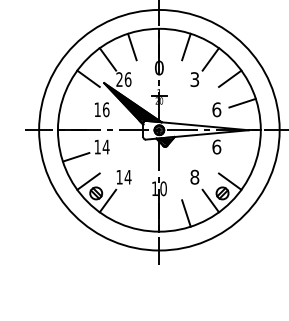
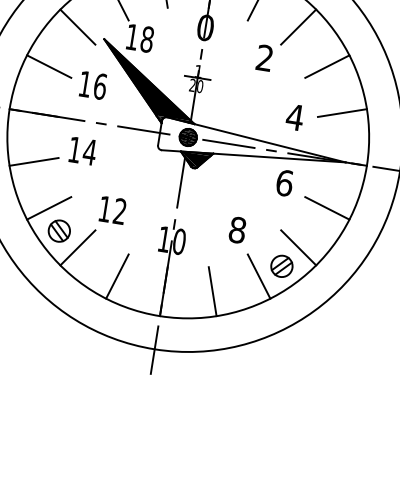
text: (123, 79) -> (139, 38), 26 -> 18
text: (194, 79) -> (264, 57), 3 -> 2
line: (75, 102) -> (48, 65), added
text: (216, 109) -> (294, 116), 6 -> 4
line: (242, 157) -> (327, 208), added
text: (127, 176) -> (119, 210), 14 -> 12
line: (132, 213) -> (117, 276), added

